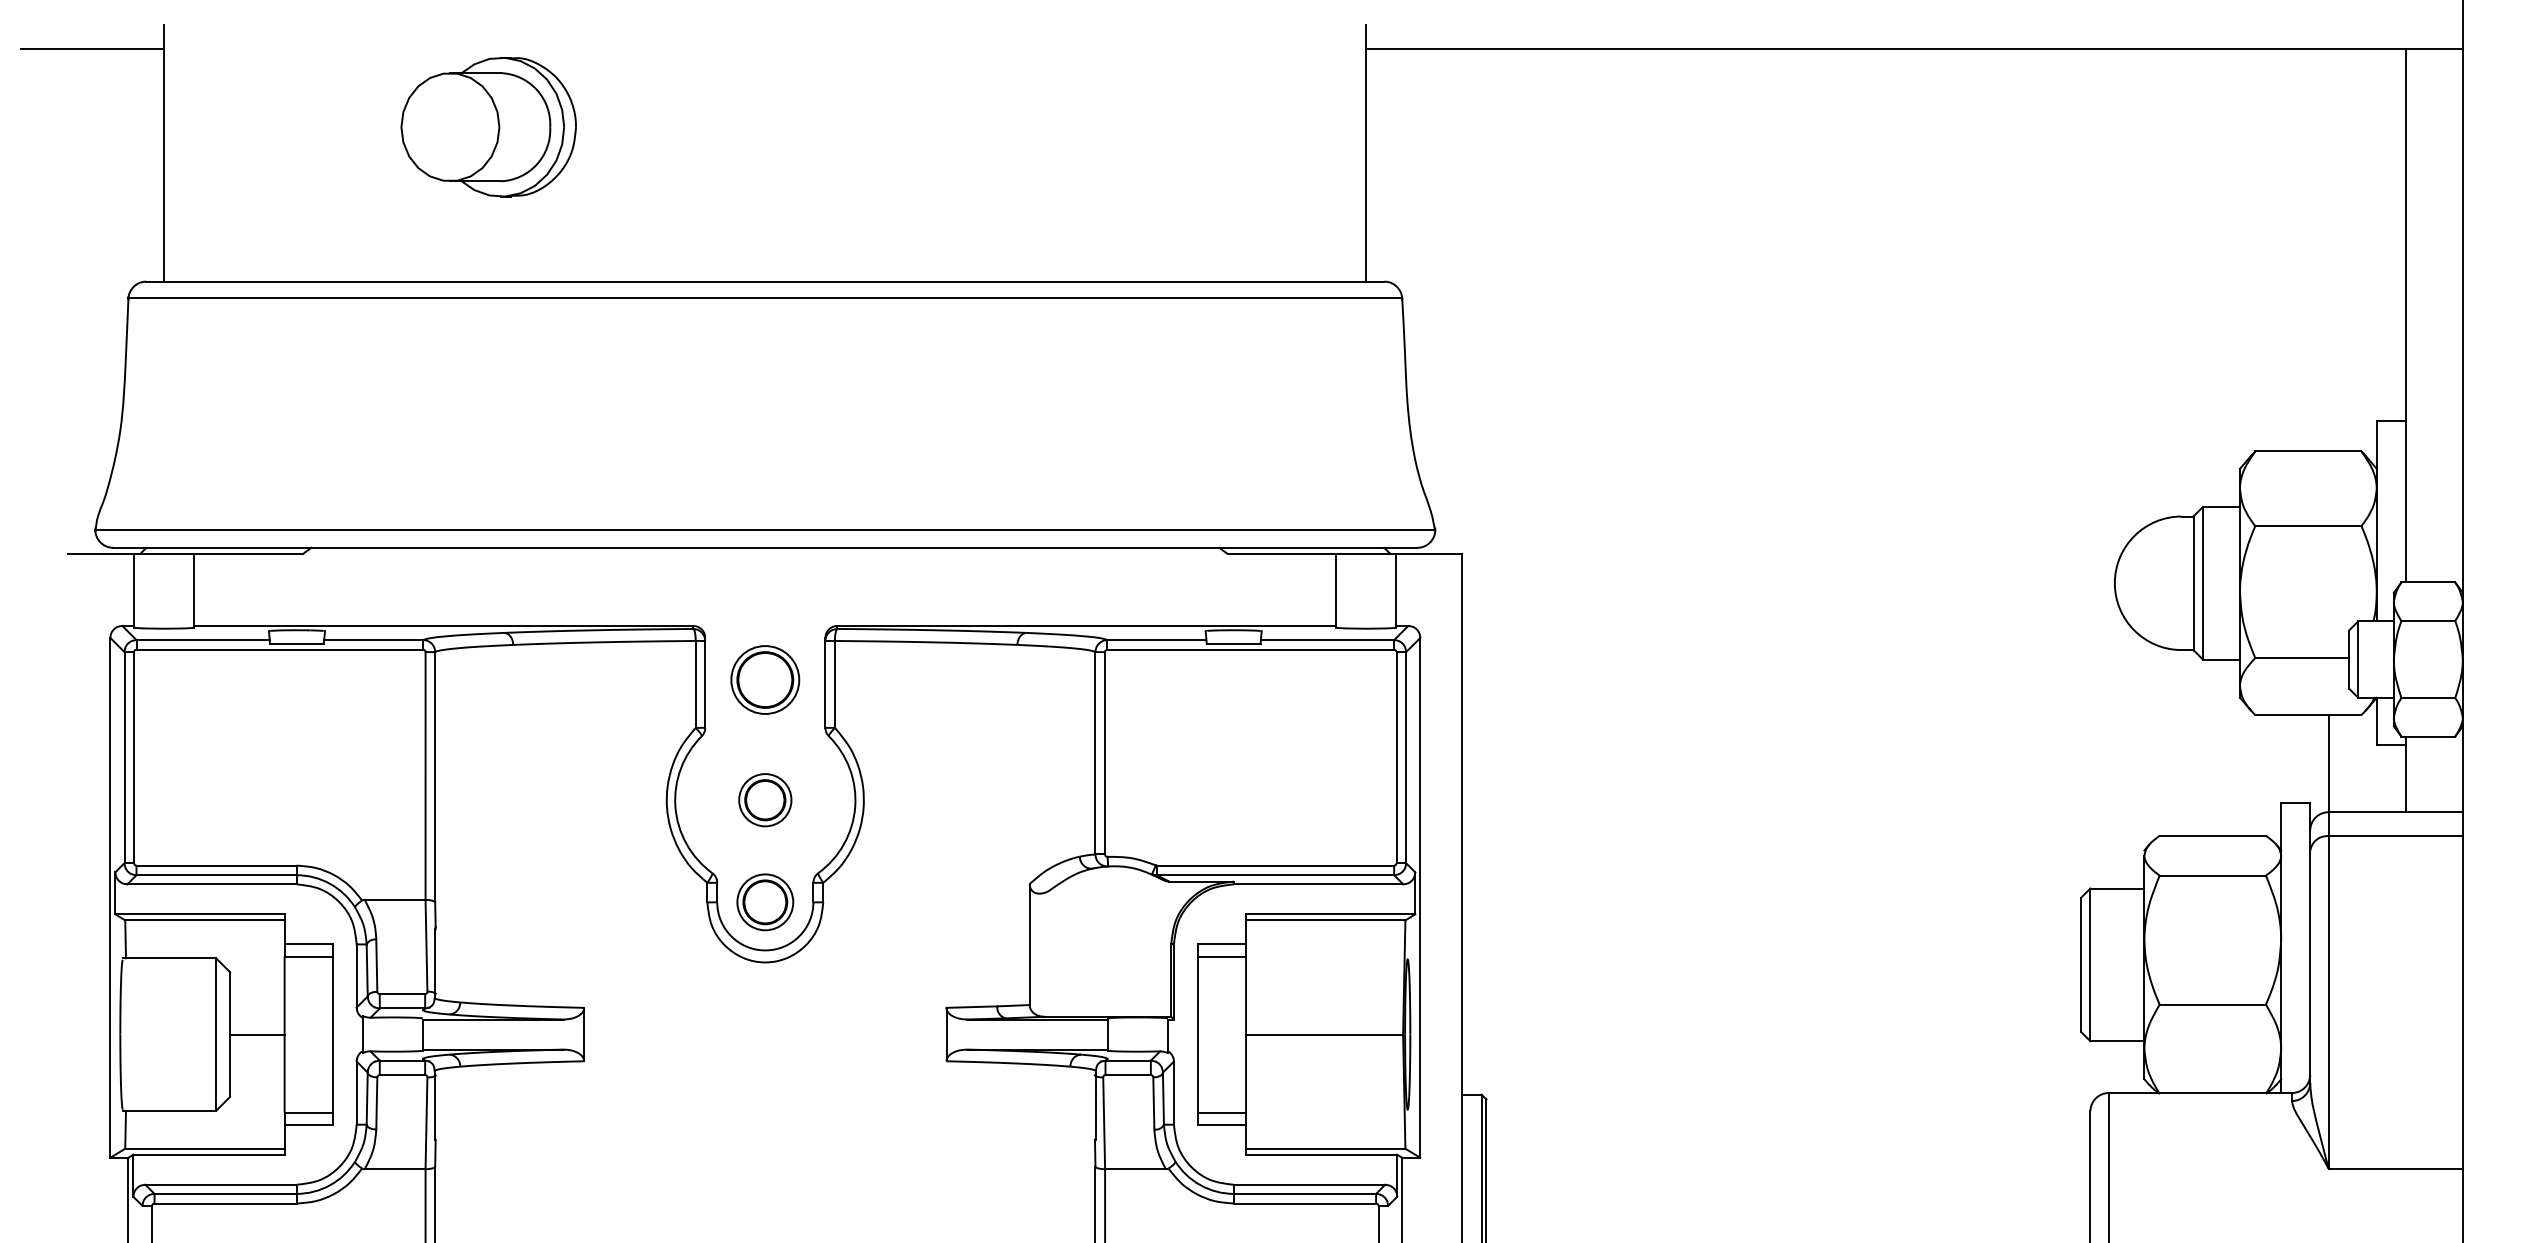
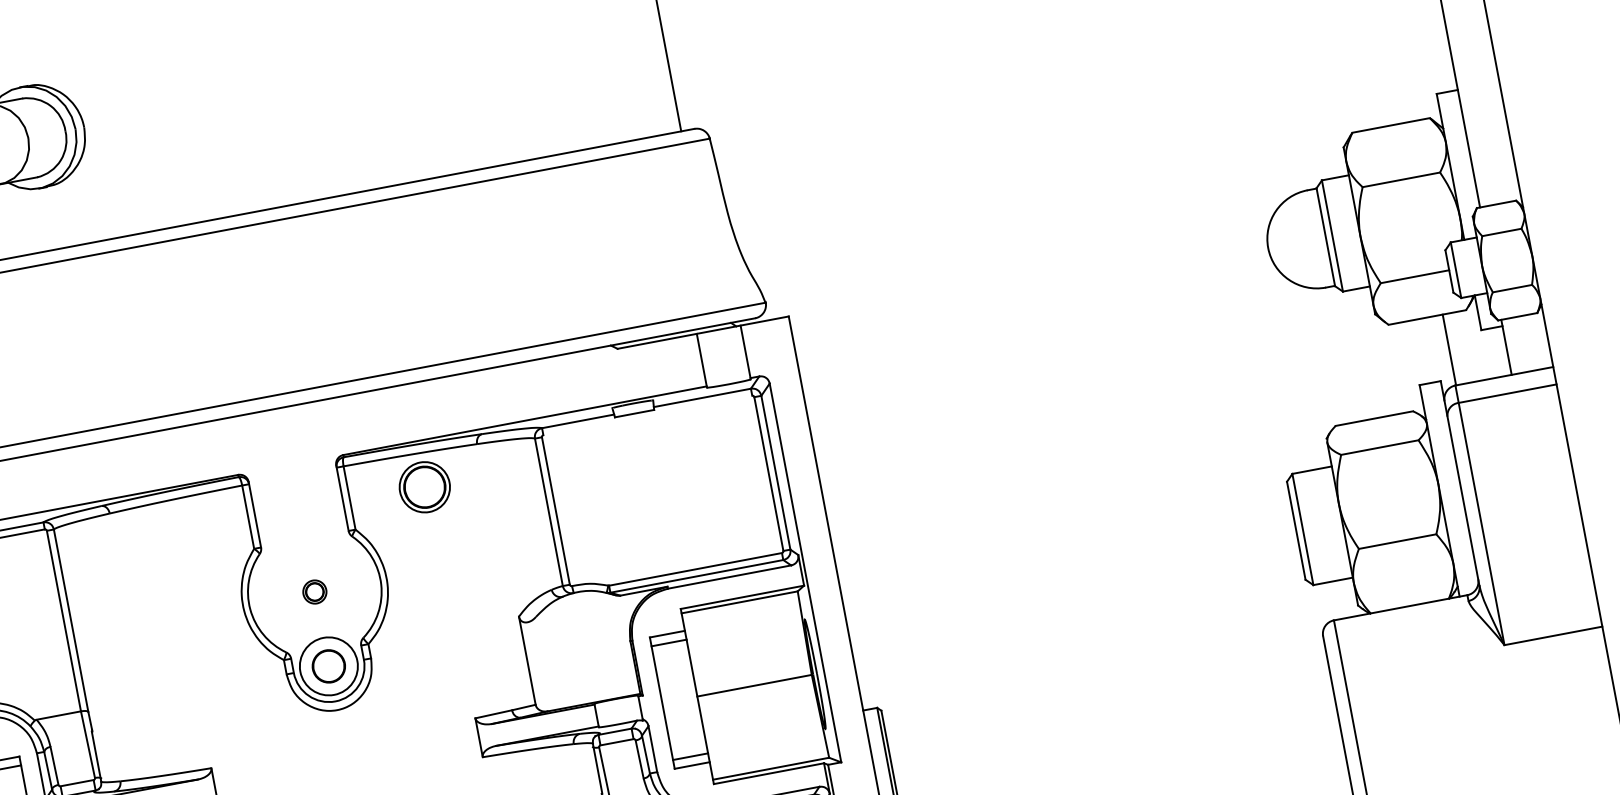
line: (1250, 649) -> (647, 415), removed
part: (765, 679) -> (424, 486), moved
part: (765, 800) -> (314, 592), size x0.6
circle: (765, 902) -> (329, 666), size x1.4

